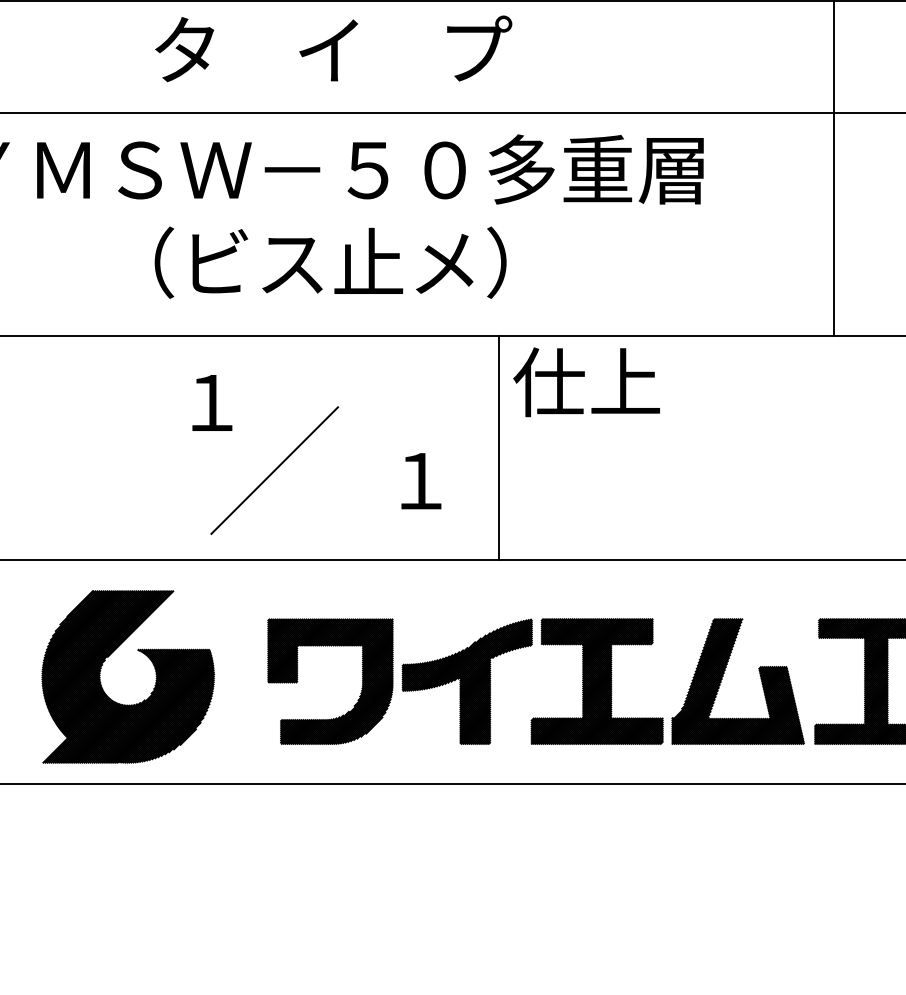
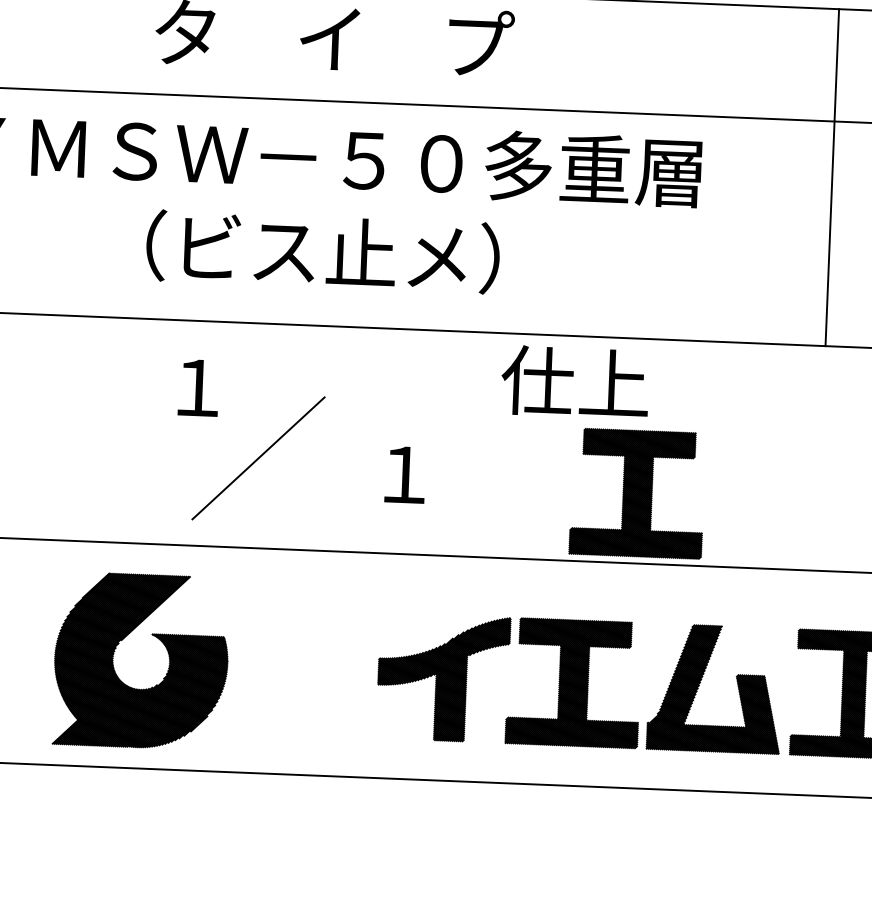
line: (498, 448) -> (484, 445), removed
part: (652, 490) -> (636, 493), added
part: (101, 670) -> (114, 653), moved
part: (361, 686) -> (336, 678), removed

